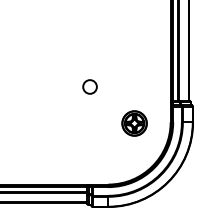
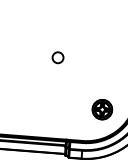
circle: (89, 86) -> (57, 57), moved
part: (134, 123) -> (102, 109), moved

